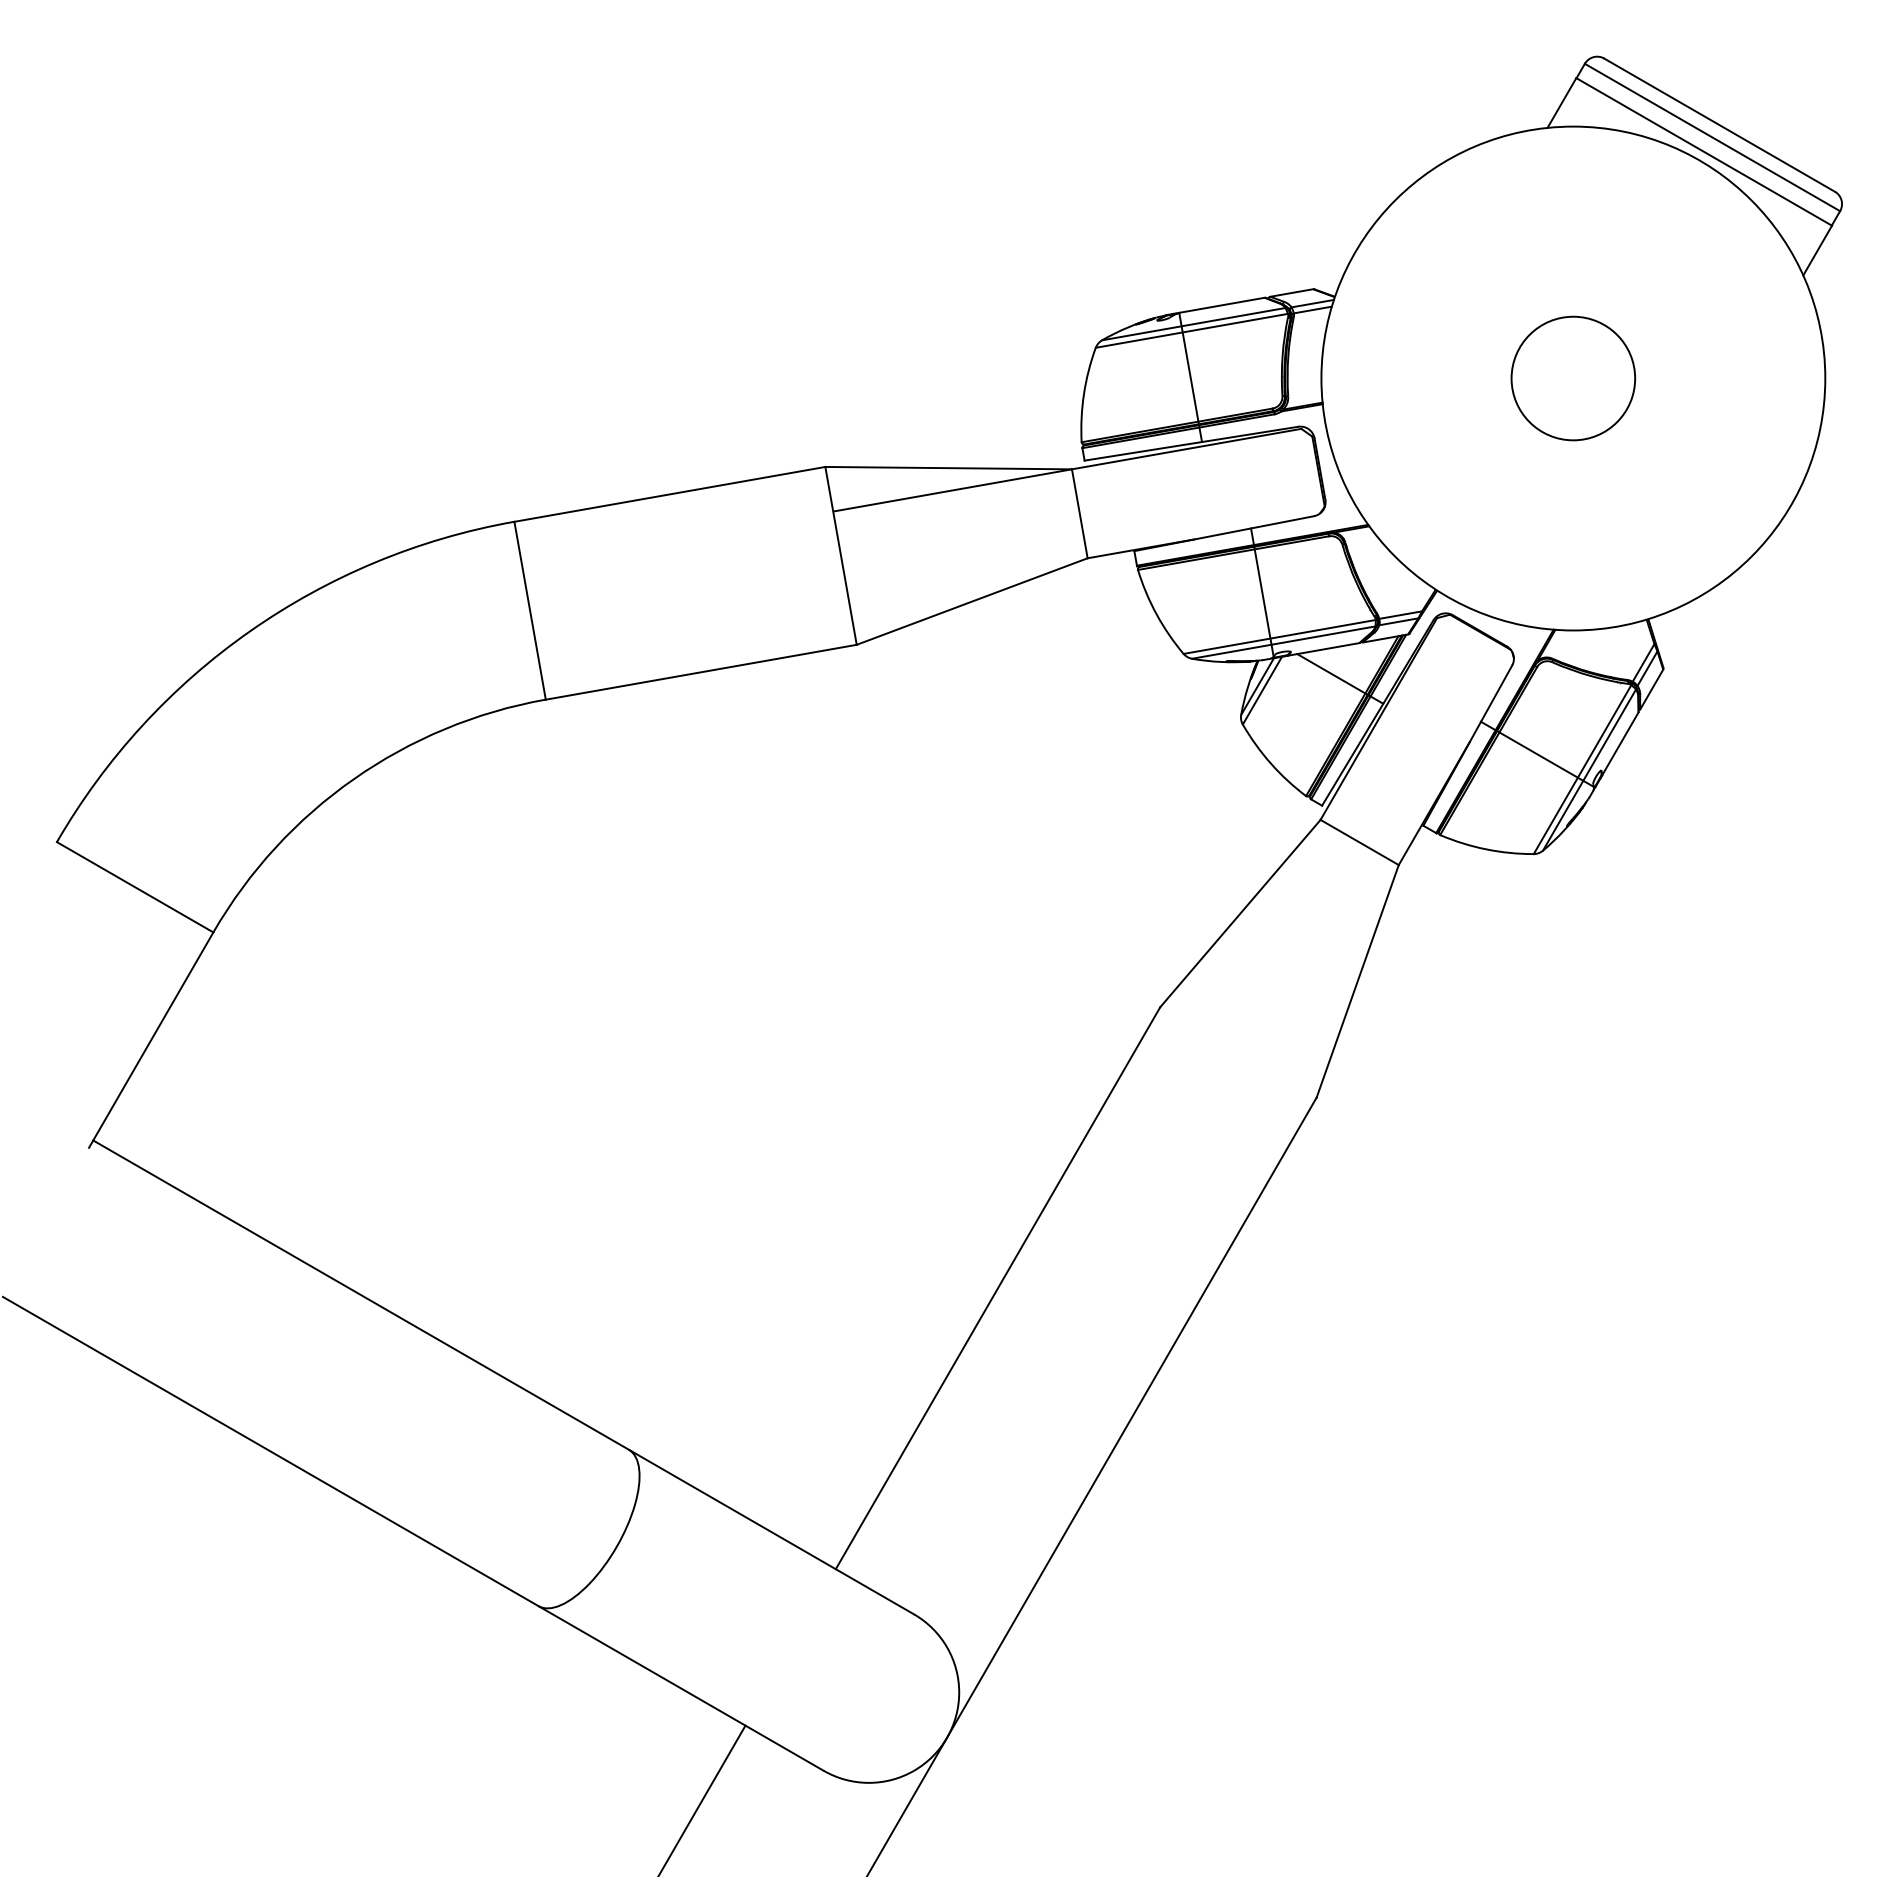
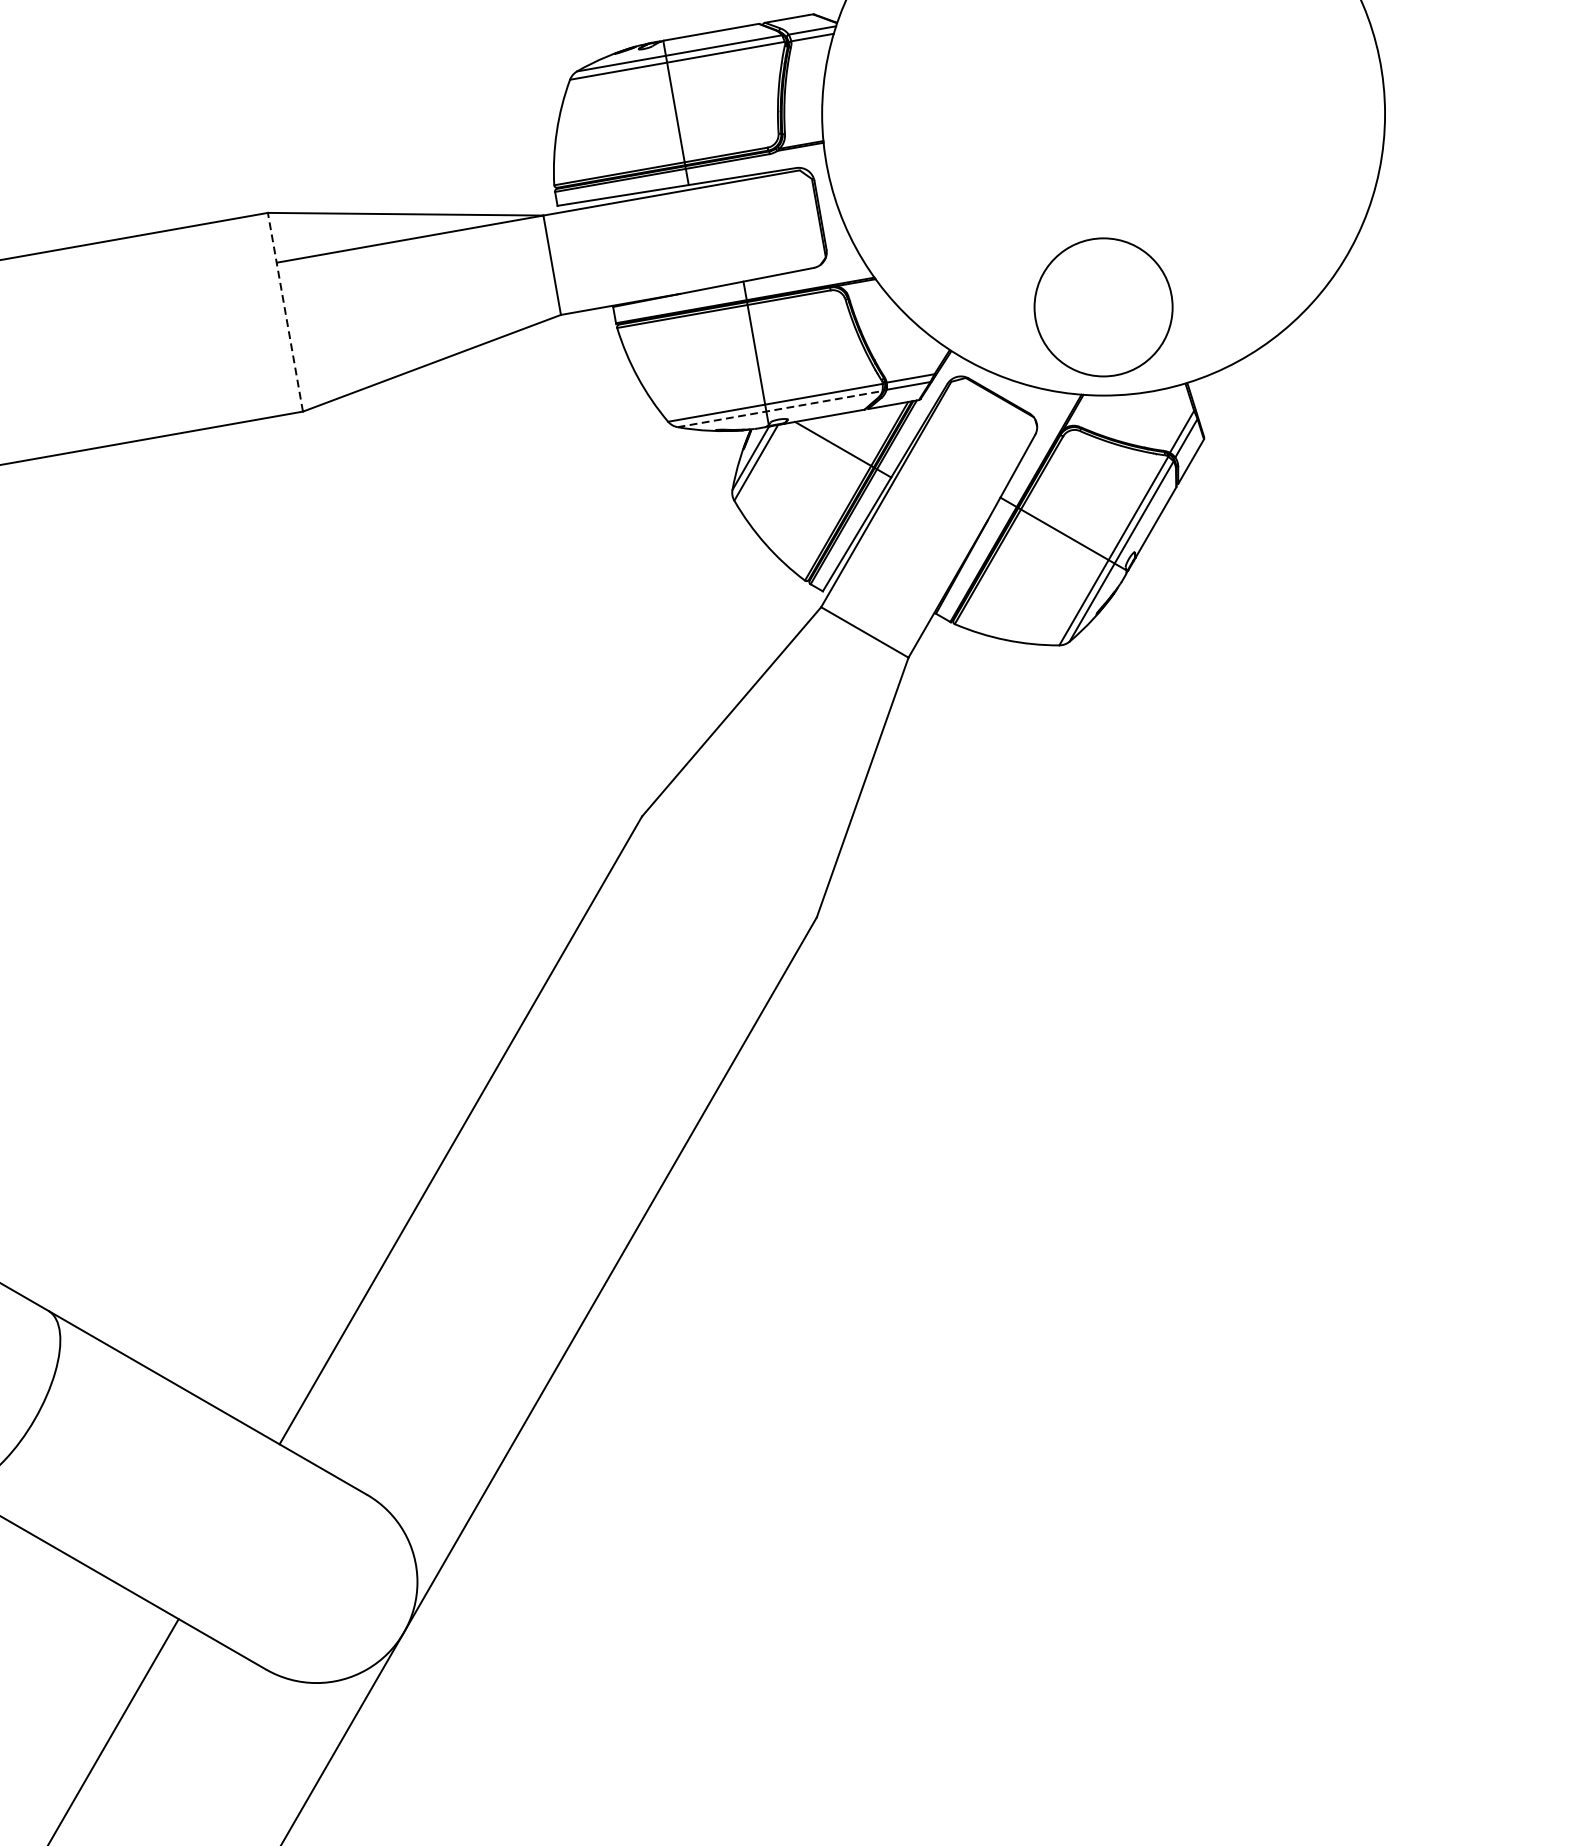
circle: (1573, 378) -> (1103, 307), moved
line: (840, 555) -> (284, 311), solid -> dashed
line: (1284, 642) -> (780, 409), solid -> dashed

